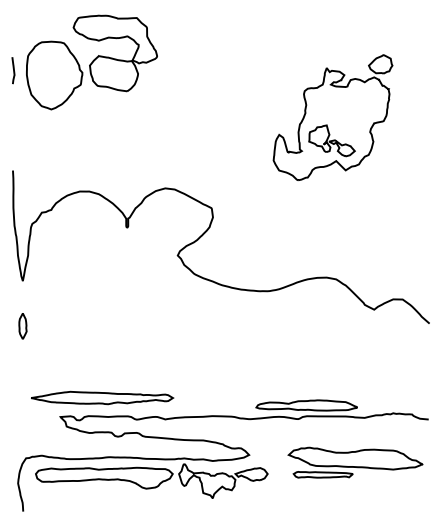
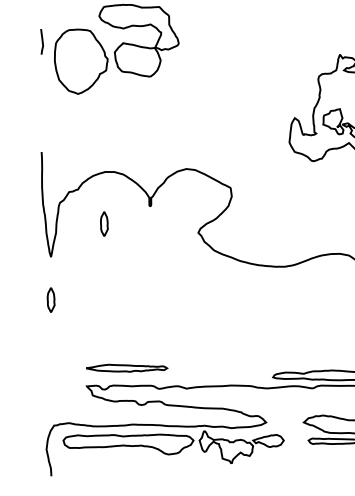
curve: (13, 70) -> (42, 41), moved
part: (78, 246) -> (103, 224), added
part: (102, 397) -> (126, 367), size x0.6

